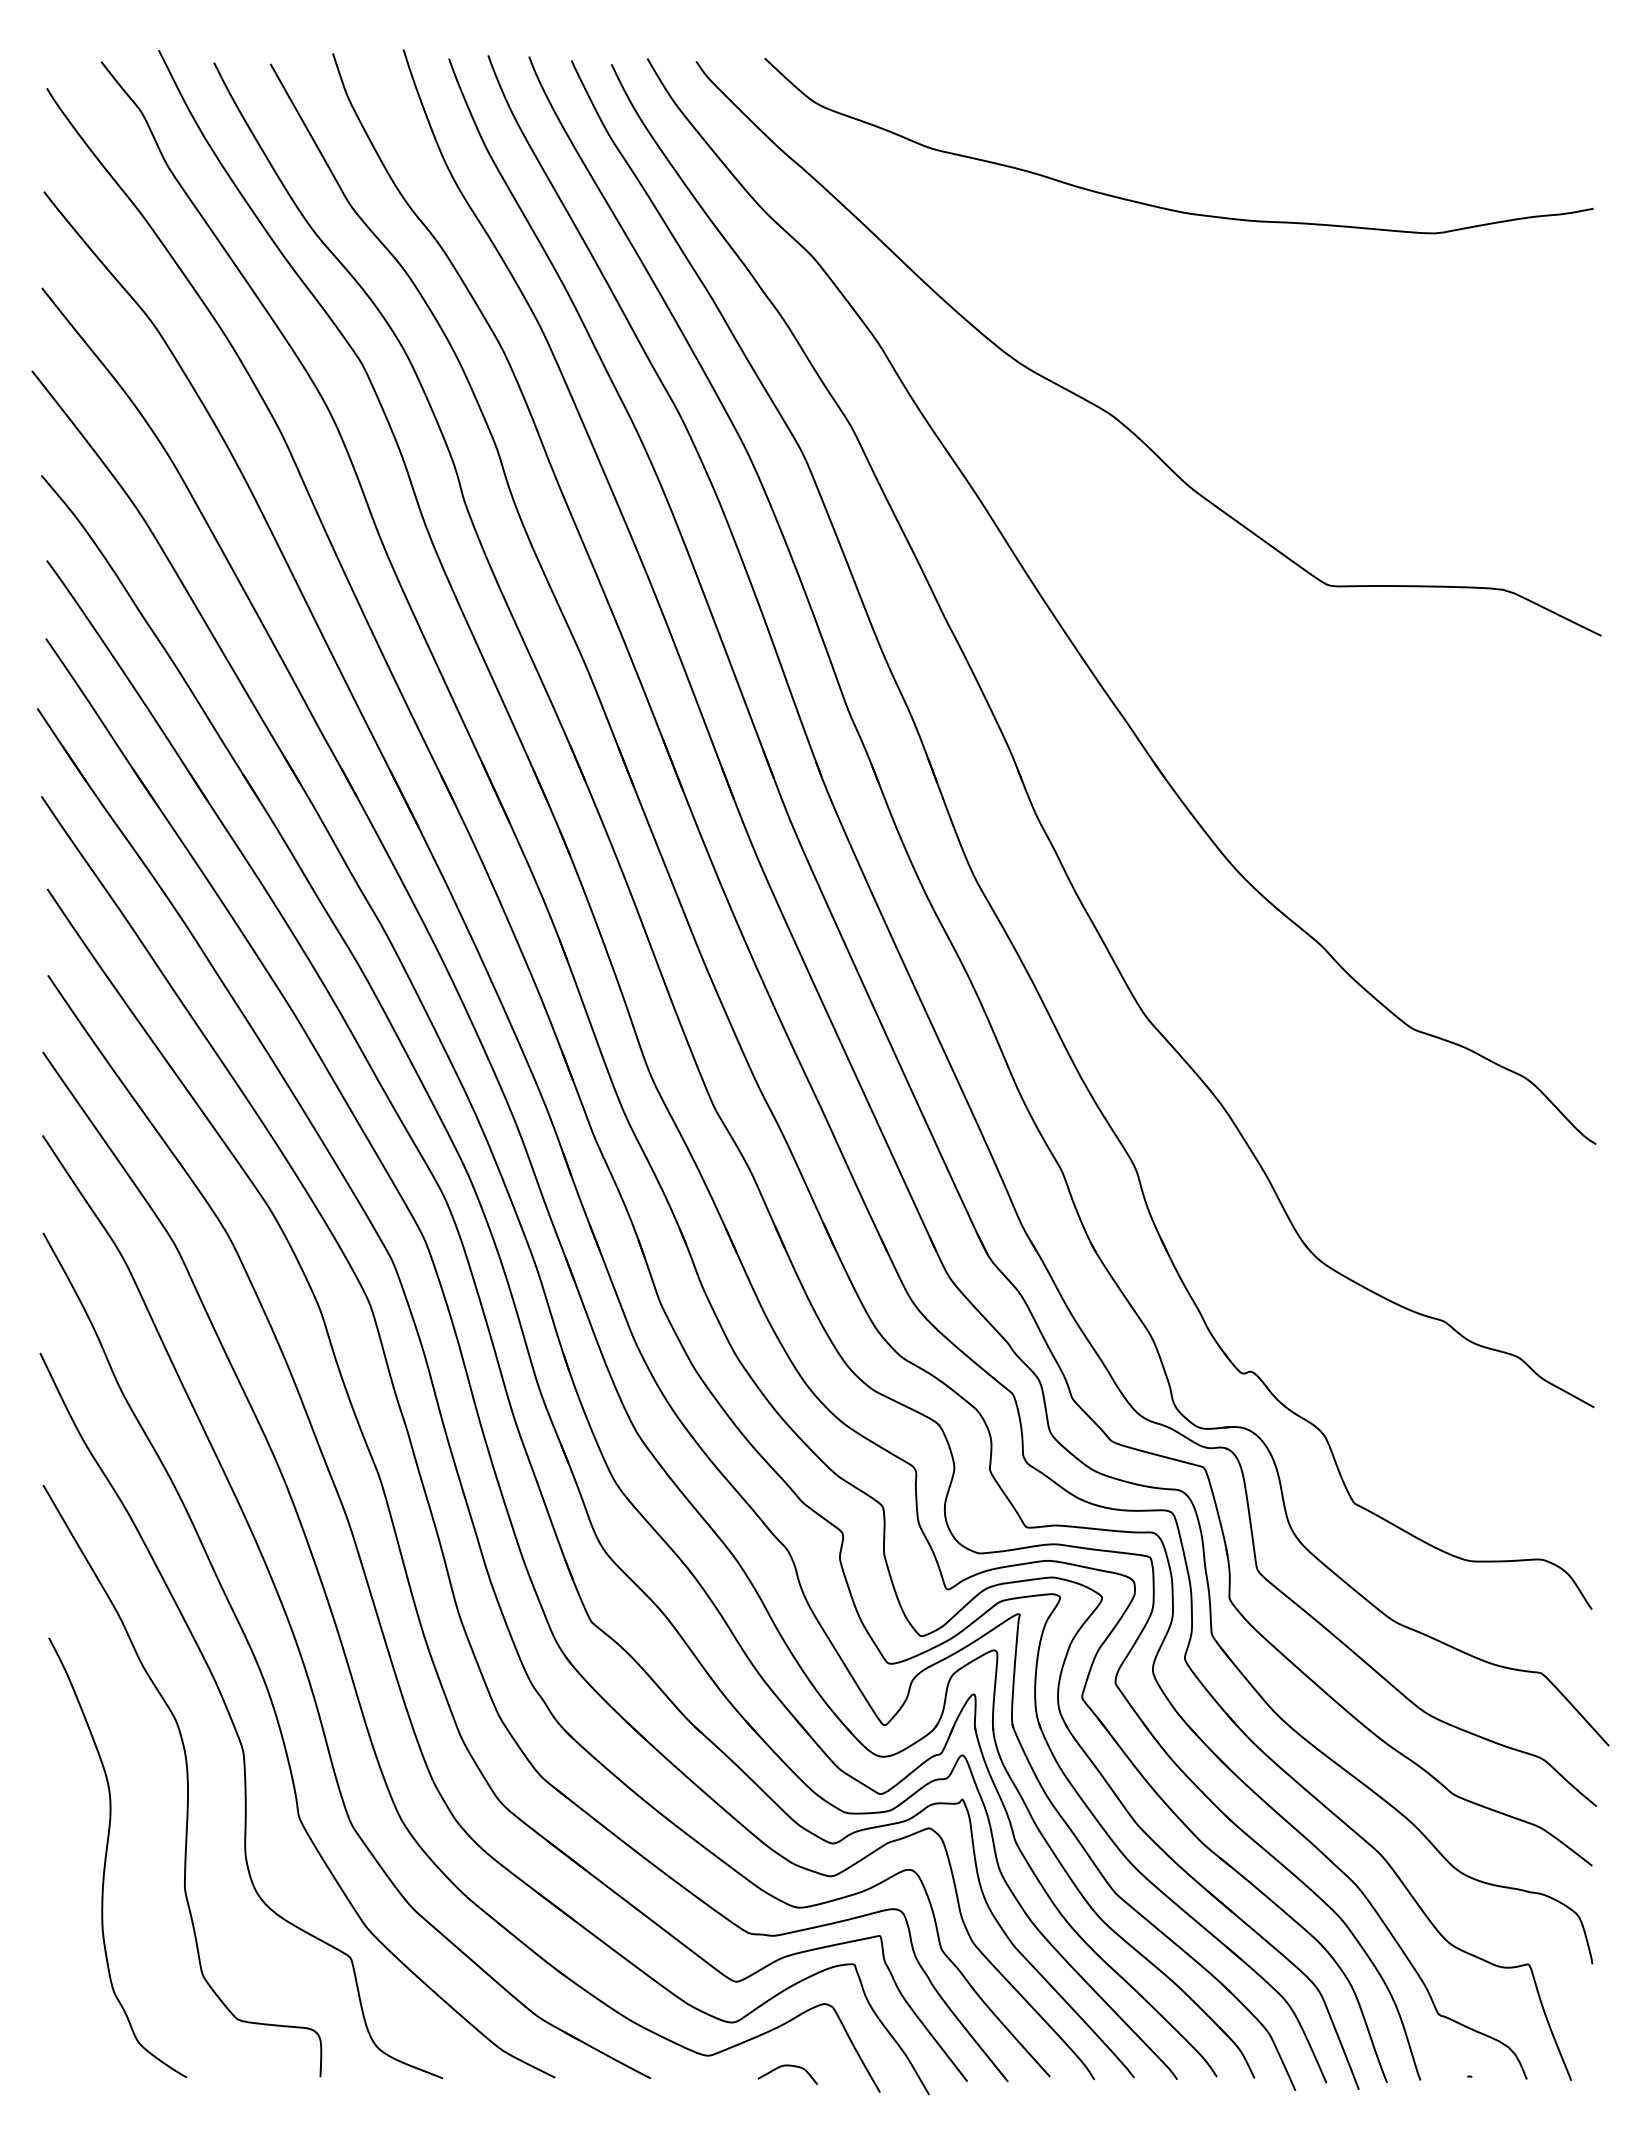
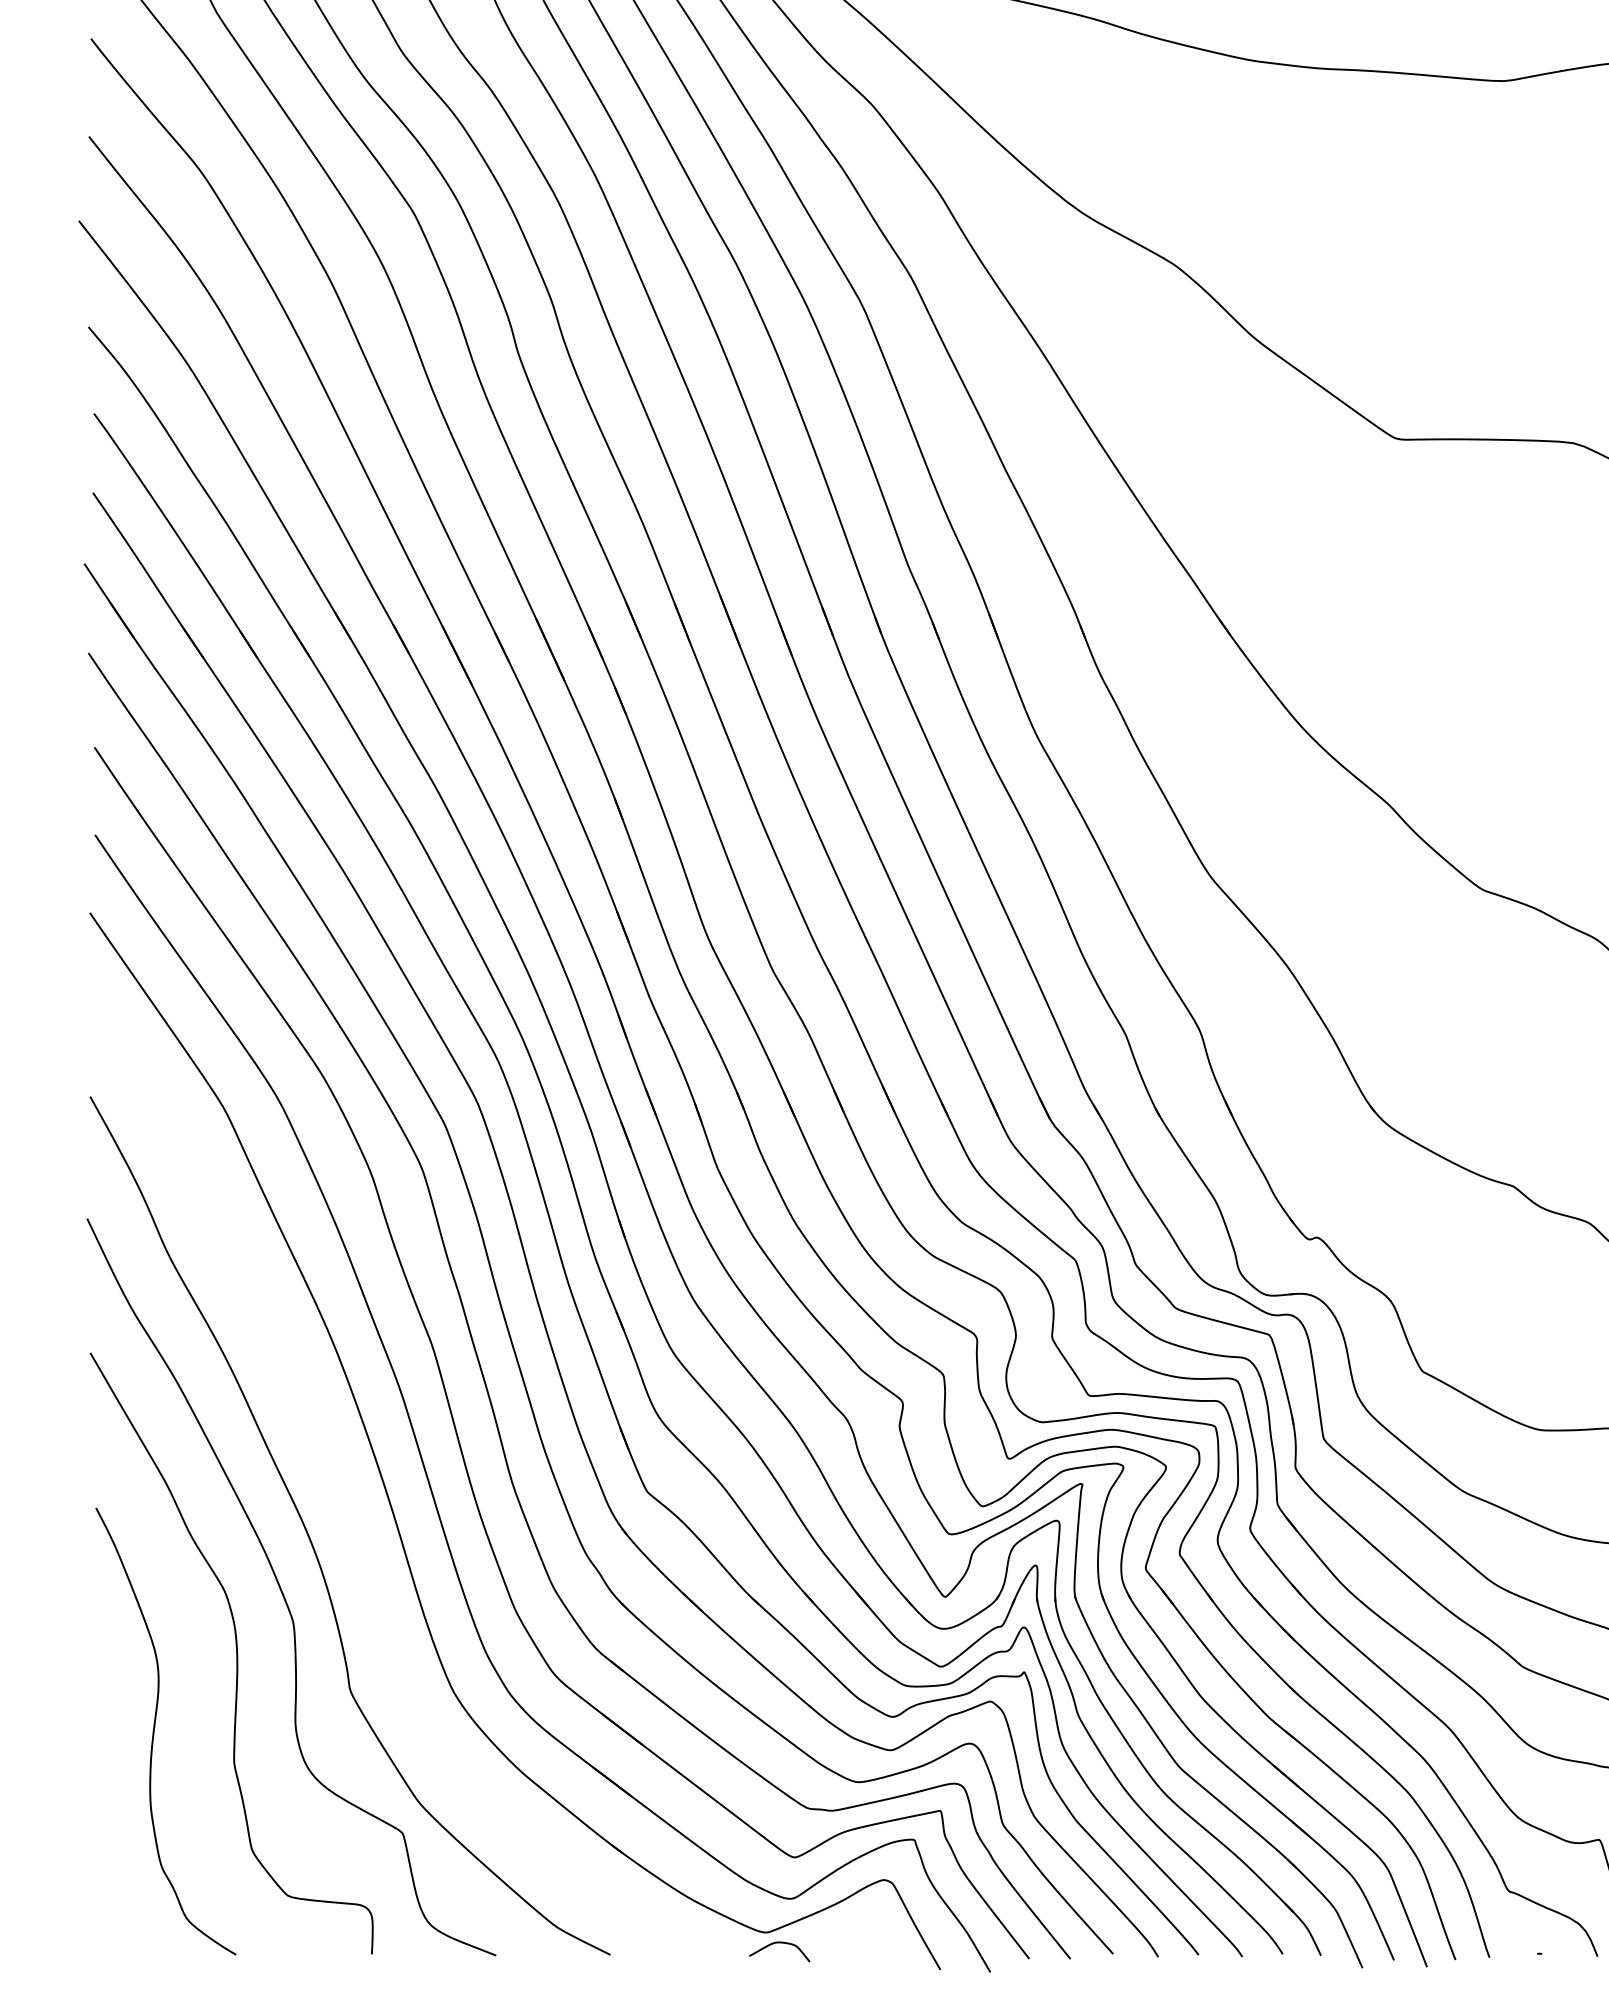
part: (291, 1625) -> (342, 1495), removed
curve: (787, 2066) -> (779, 1943), moved

